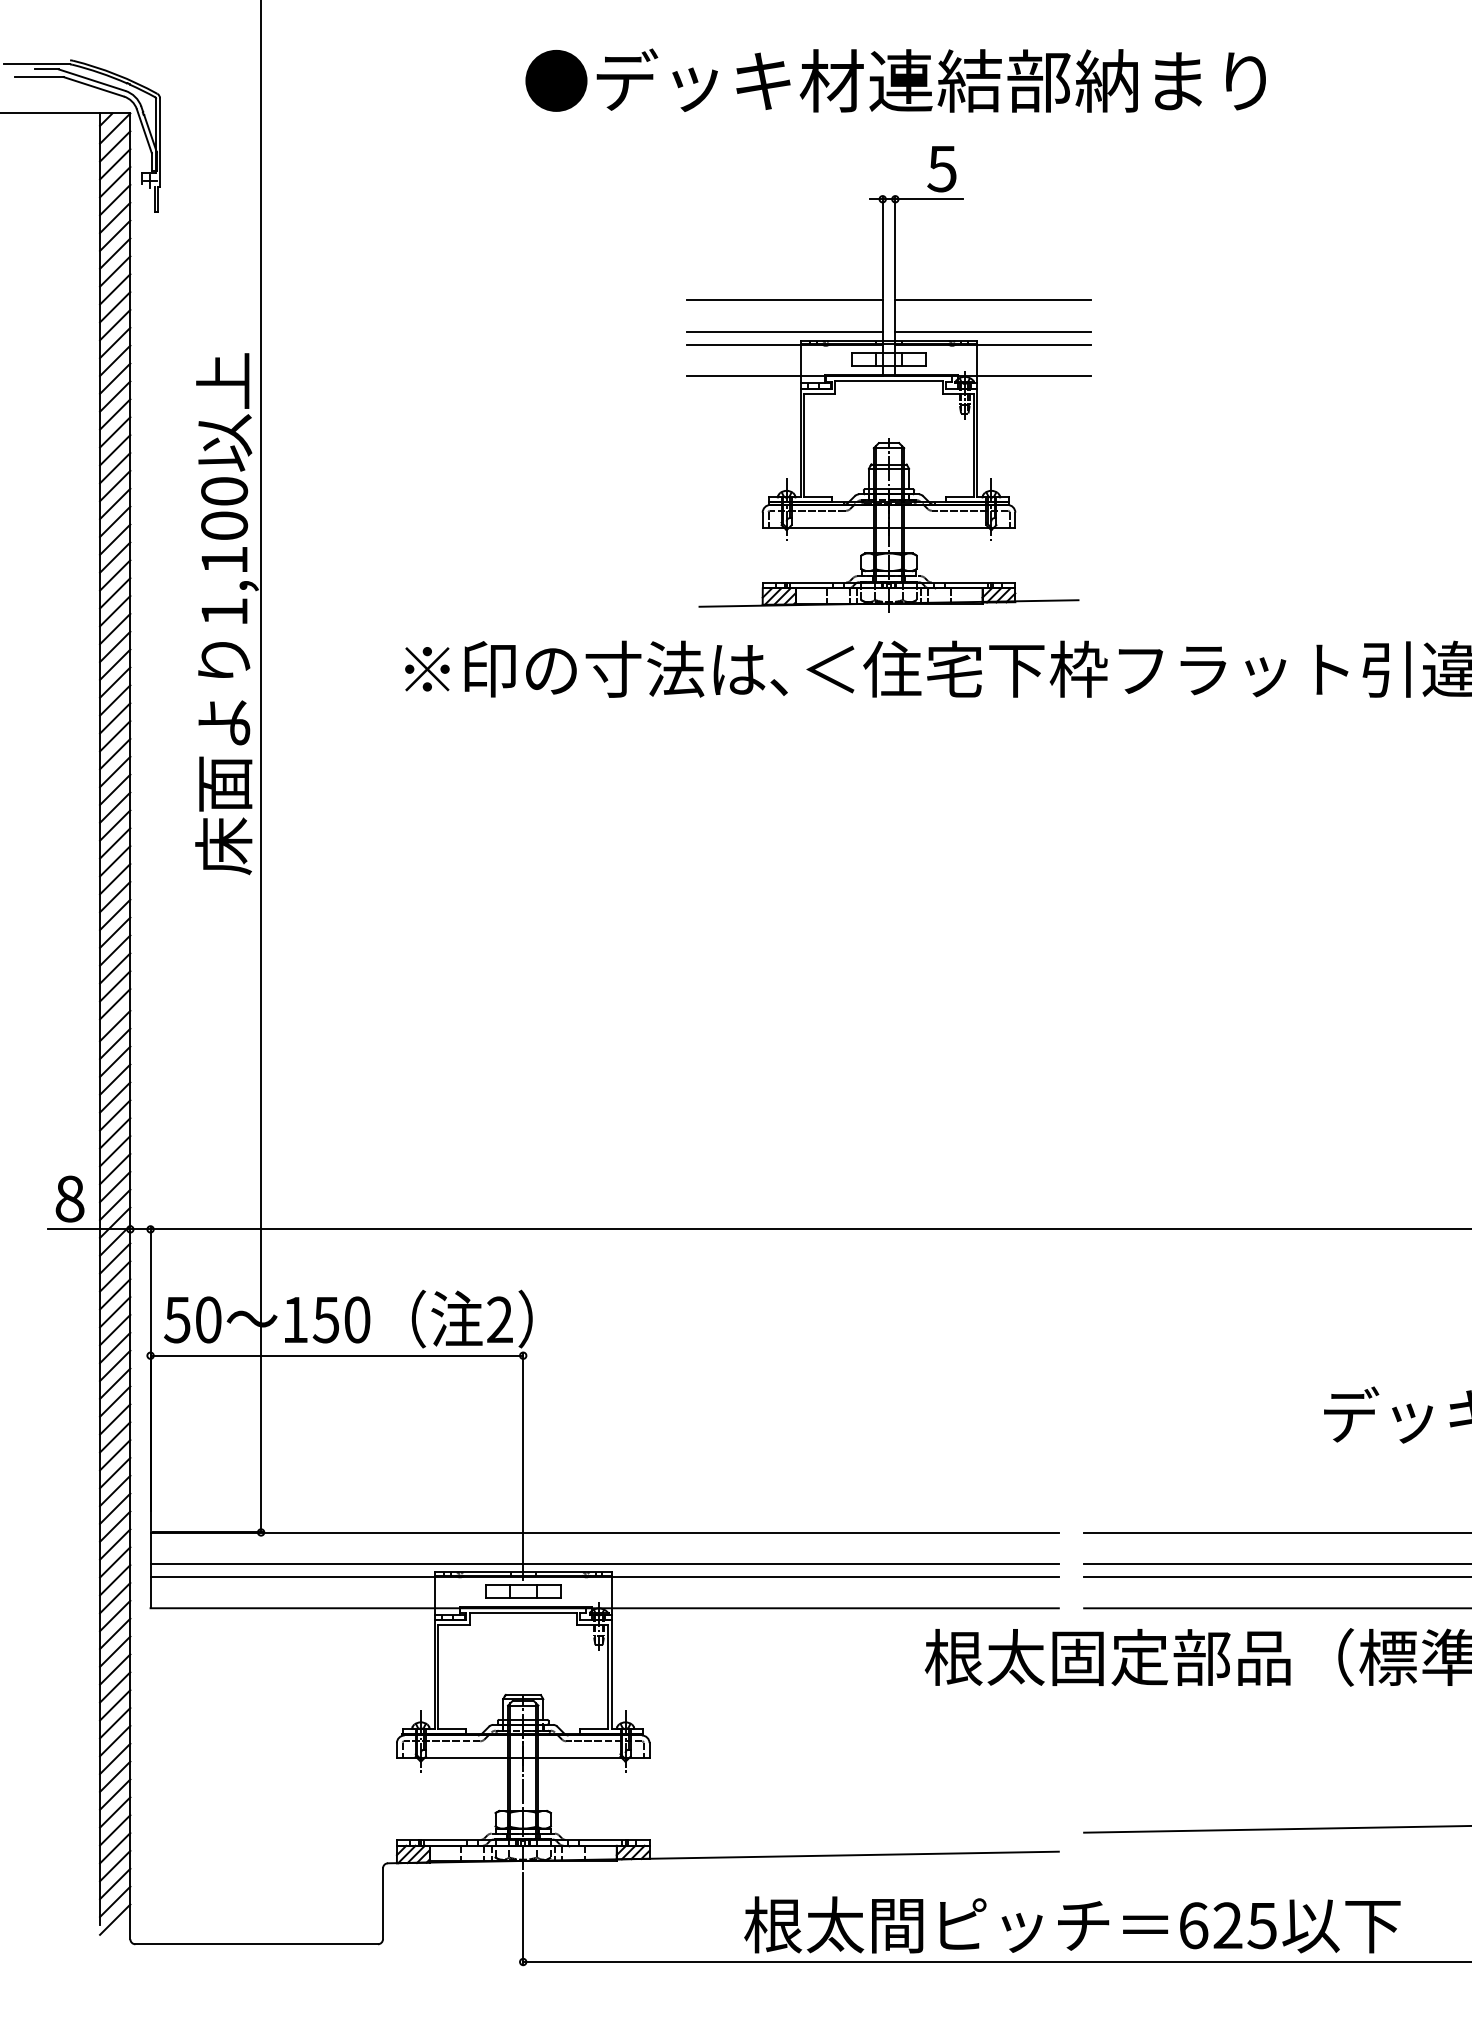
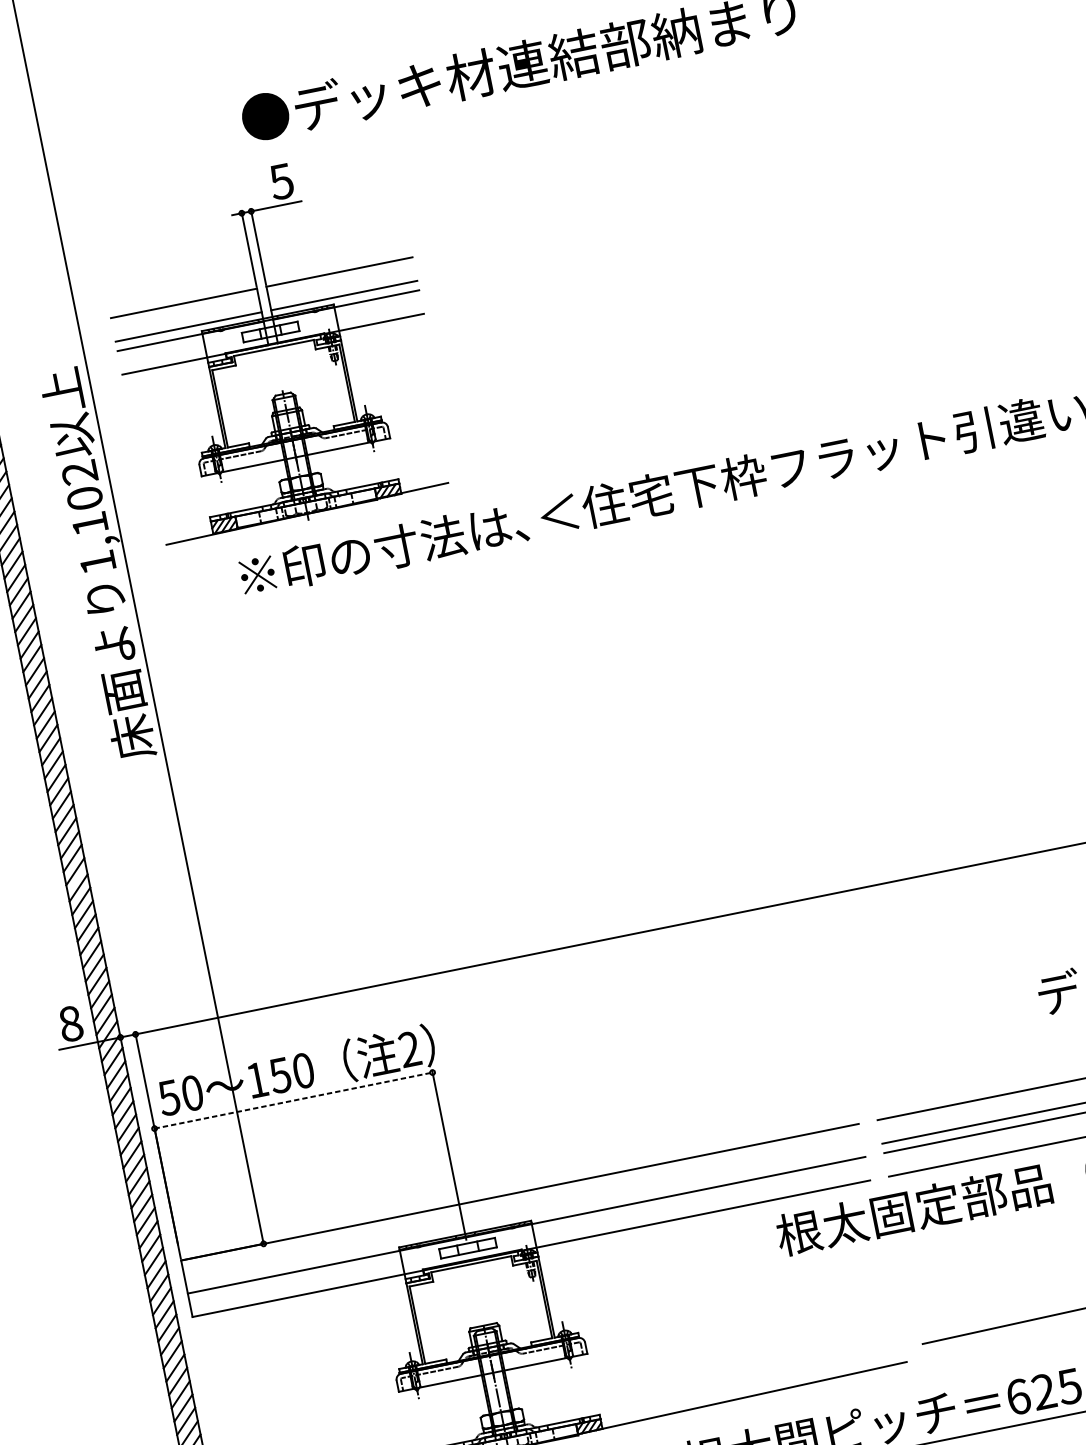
part: (888, 379) -> (273, 346), moved
text: (224, 491) -> (79, 472), 1,100 -> 1,102
line: (337, 1355) -> (294, 1100), solid -> dashed
line: (604, 1564) -> (524, 1216), removed

